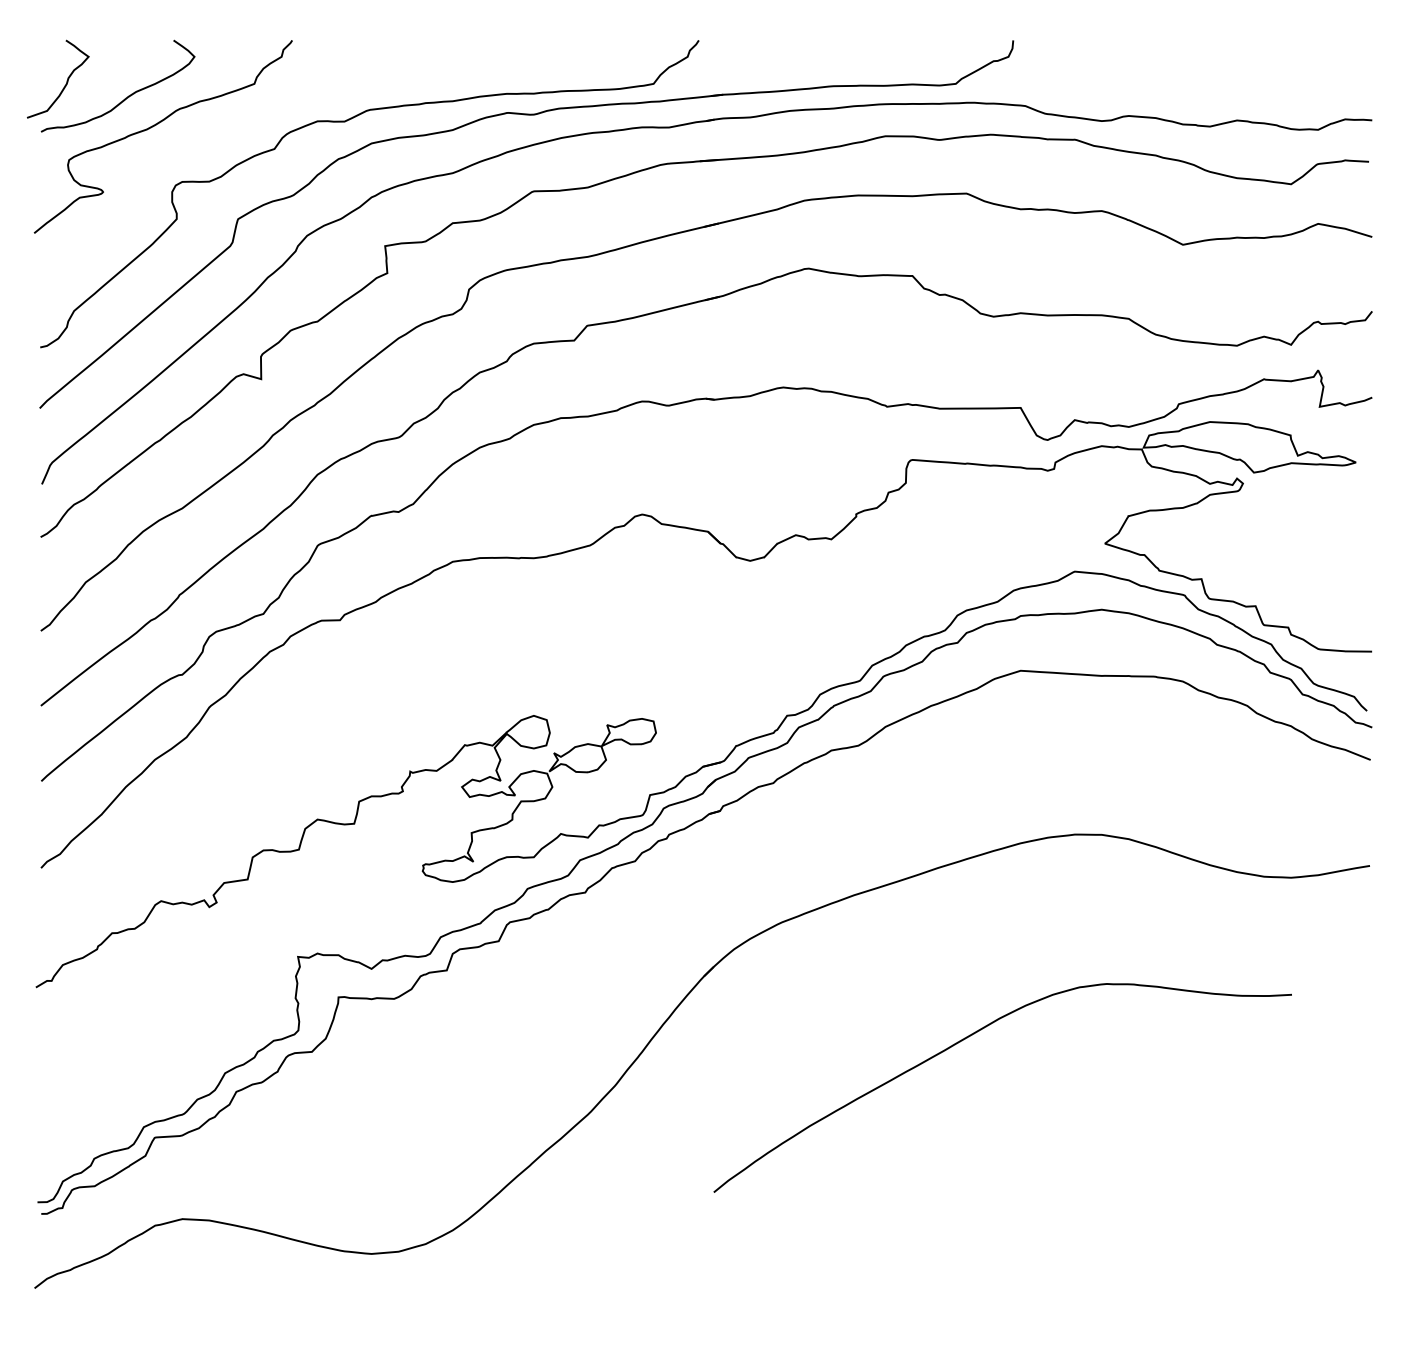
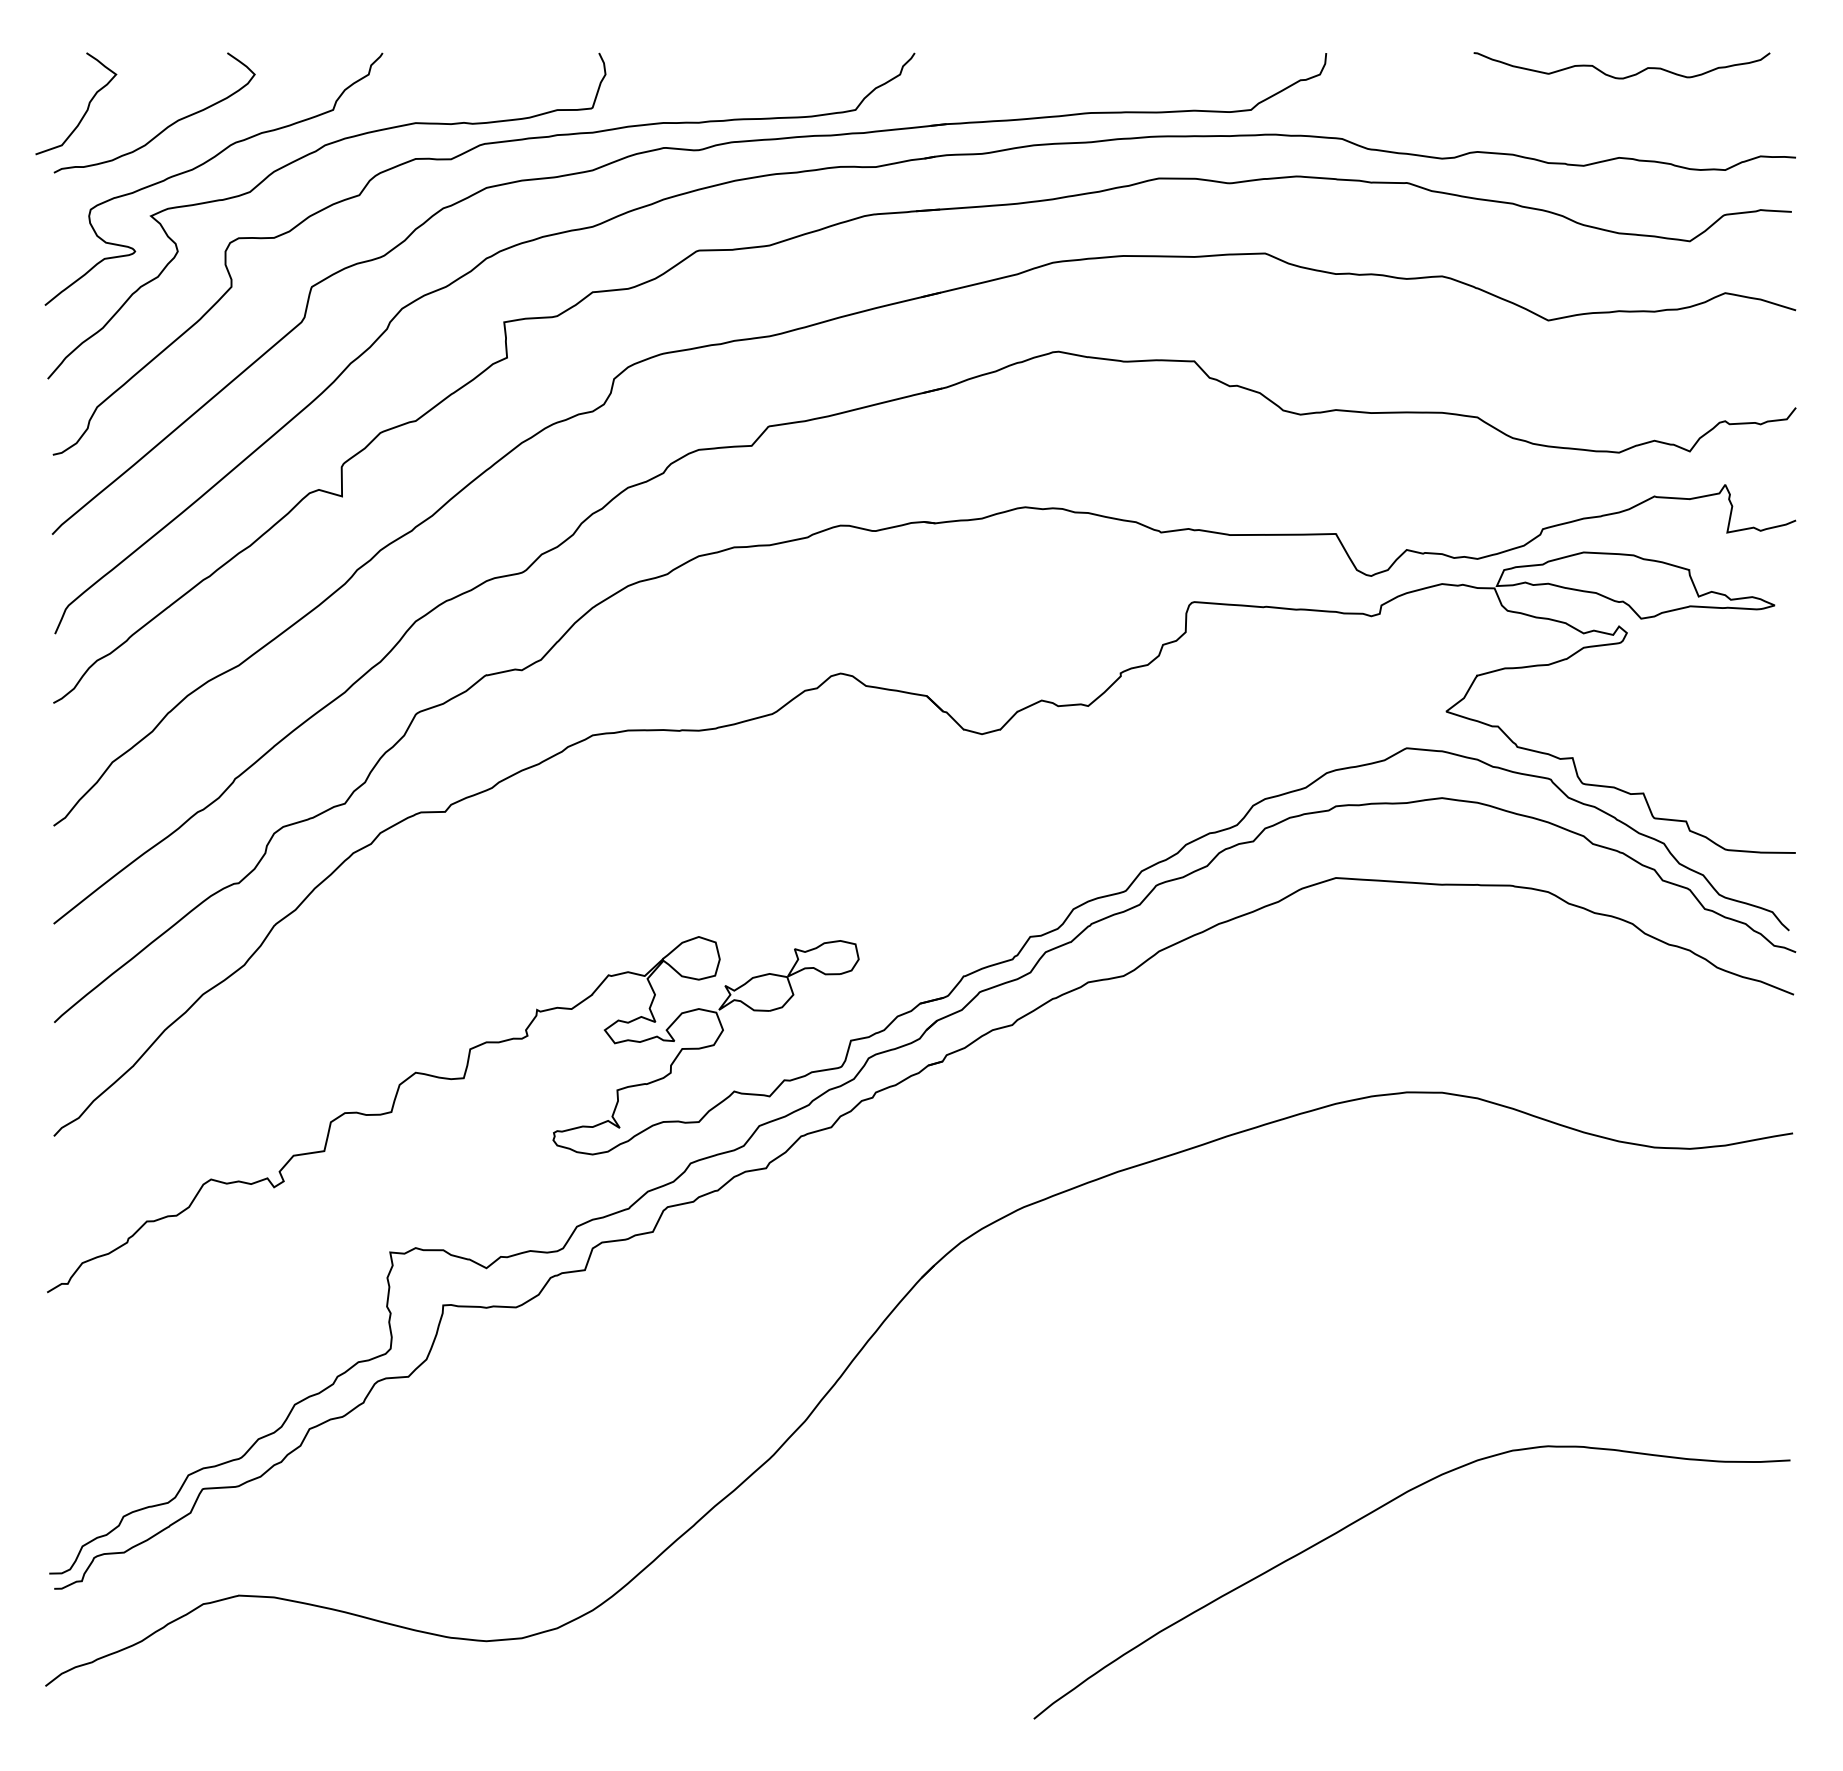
curve: (1243, 57) -> (1627, 75), added
curve: (228, 122) -> (299, 160), added
curve: (969, 1037) -> (1368, 1516), moved

